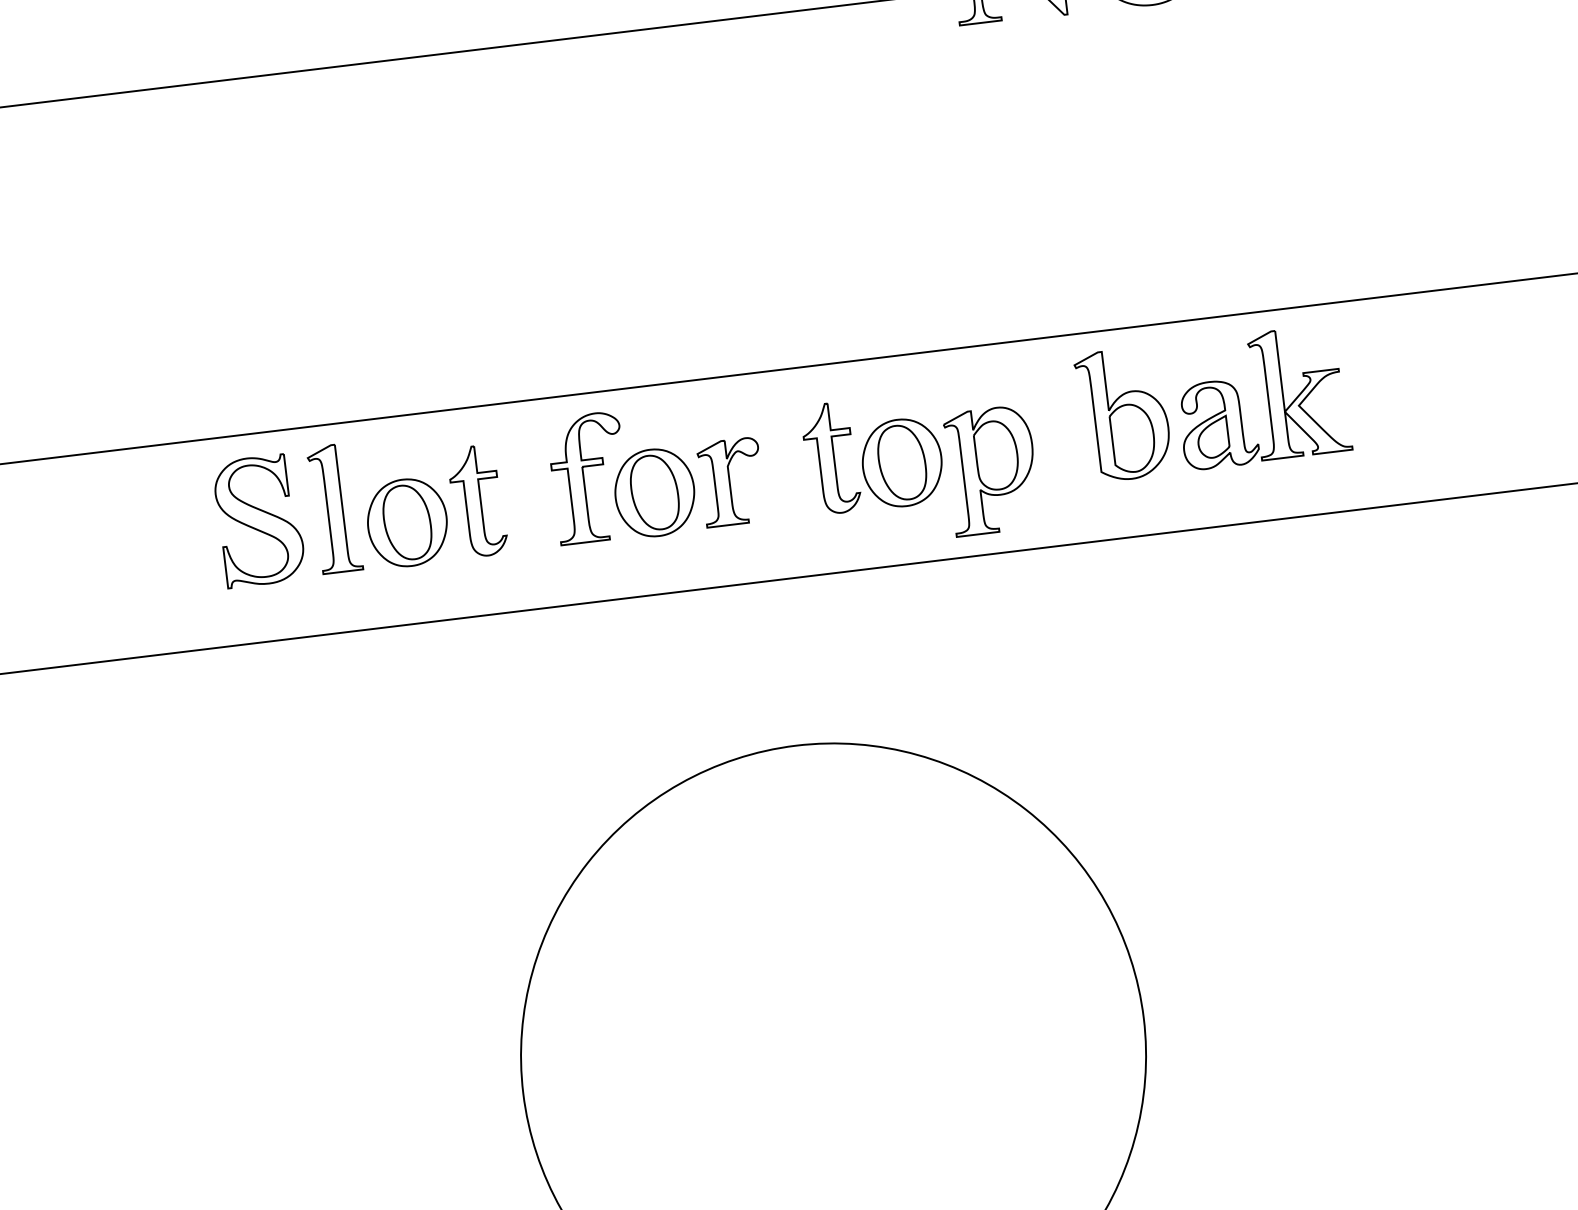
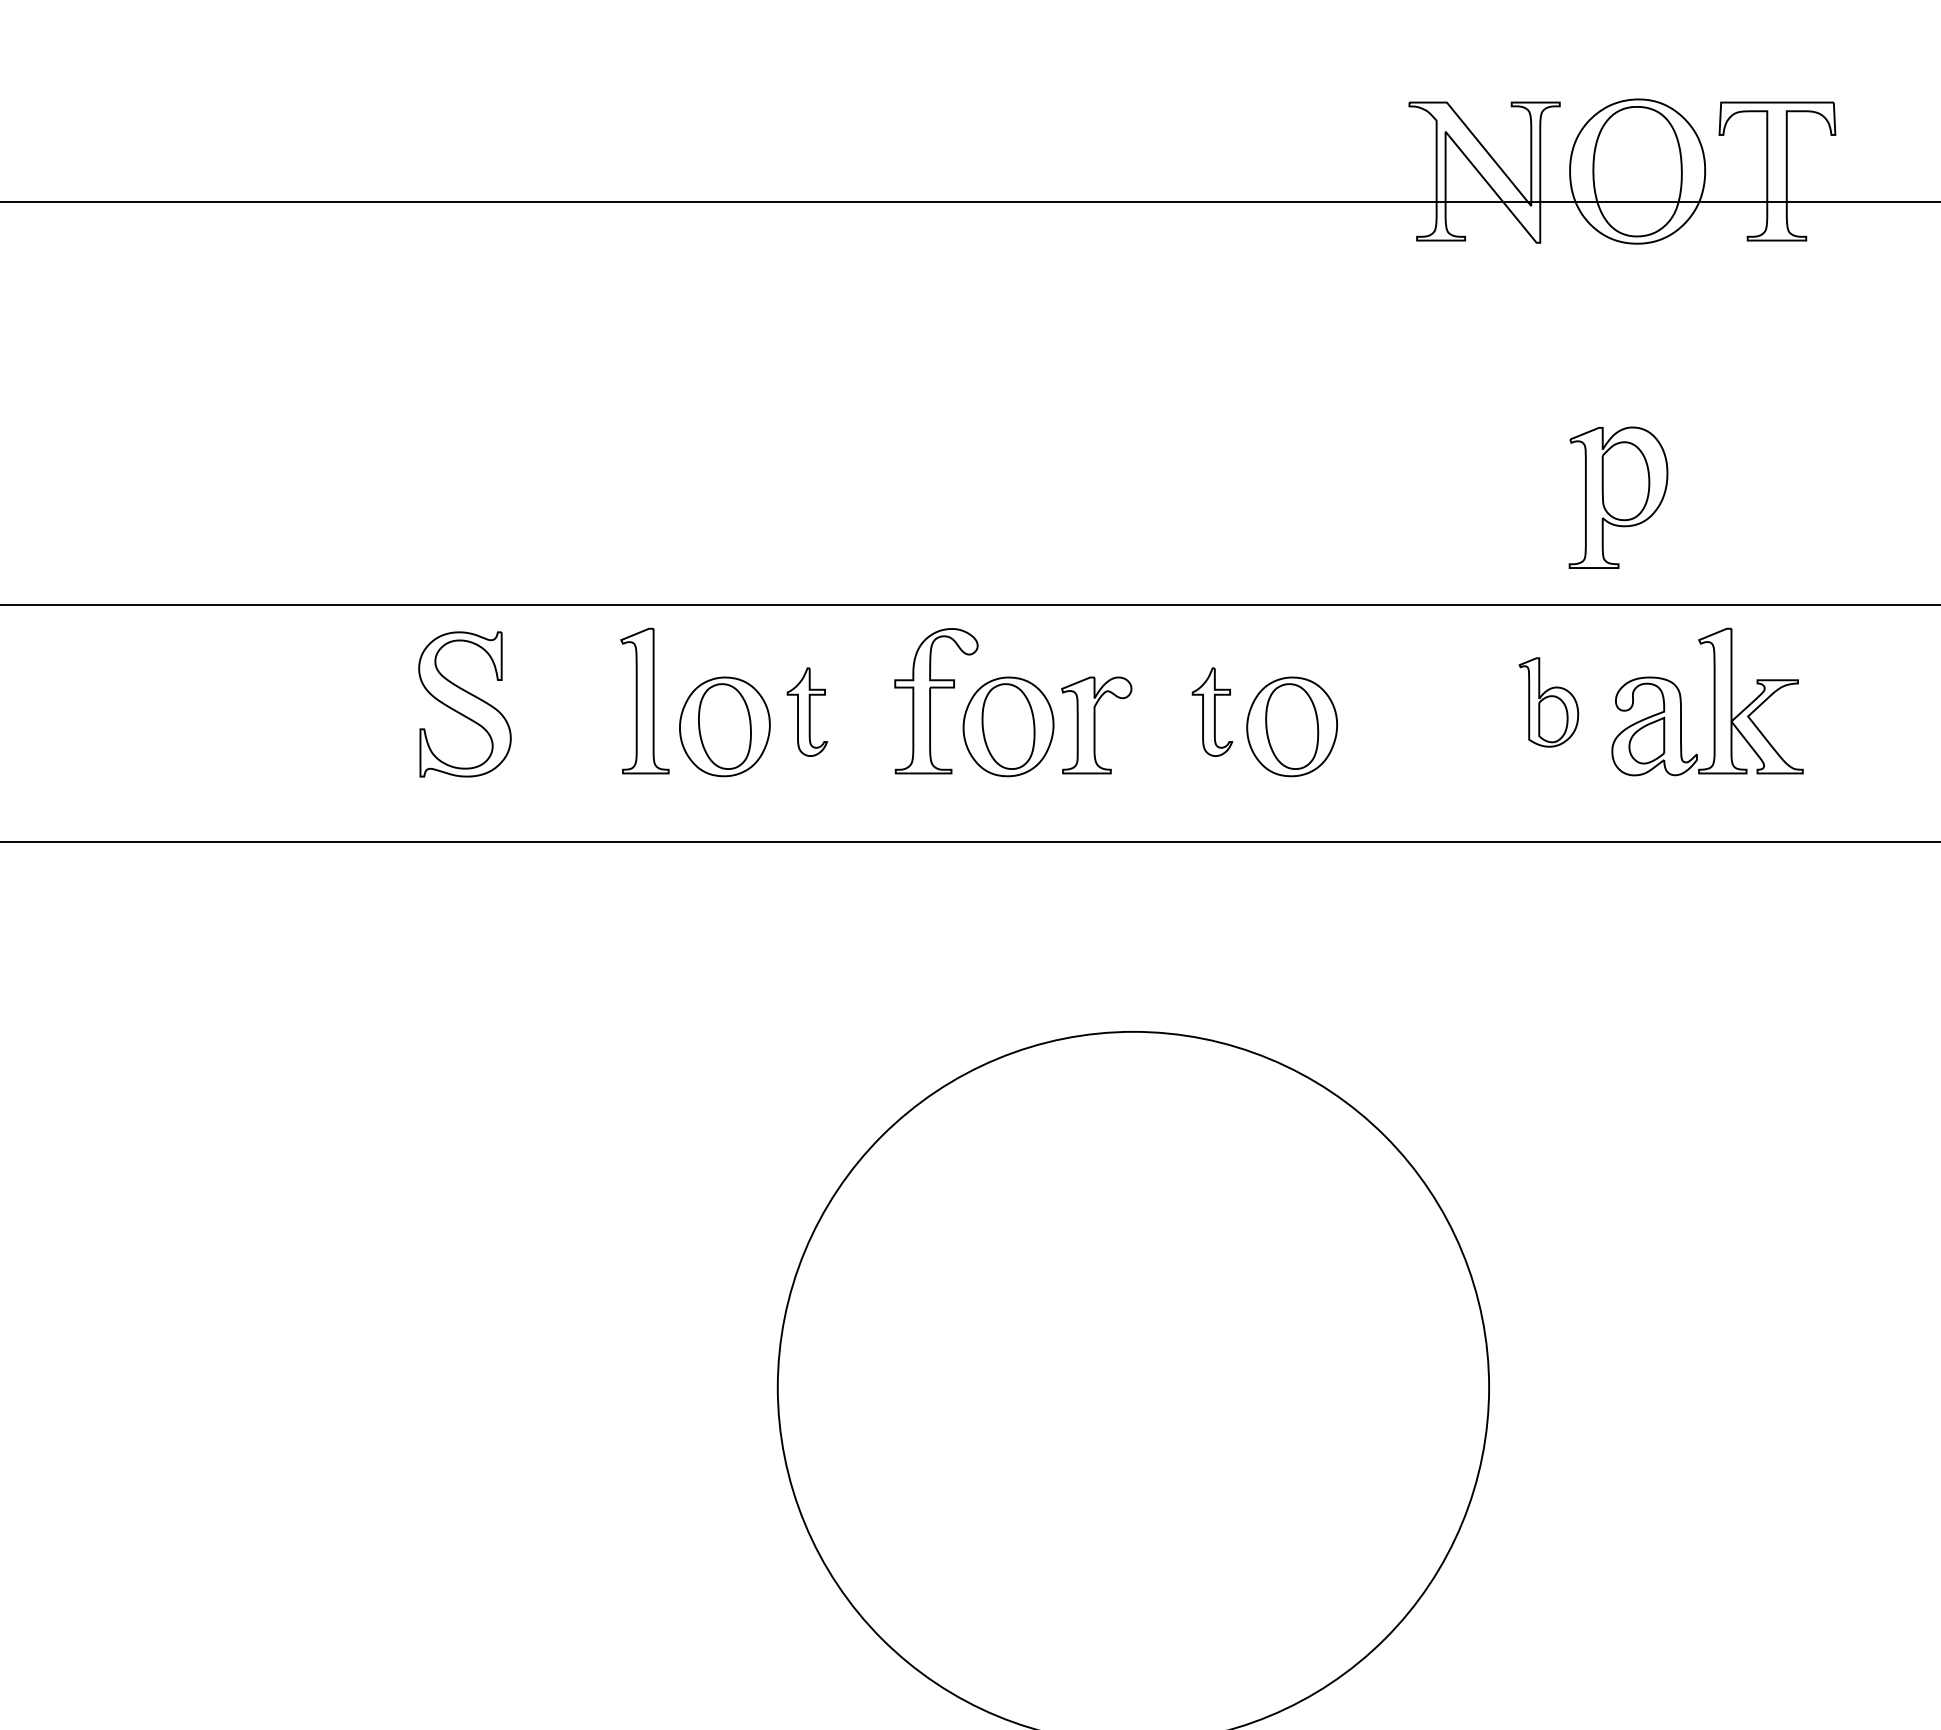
part: (1123, 414) -> (1548, 702), size x0.6
part: (831, 457) -> (1212, 711), size x0.7
part: (991, 470) -> (1618, 497), moved
part: (477, 500) -> (807, 711), size x0.7
part: (259, 520) -> (464, 704), moved

